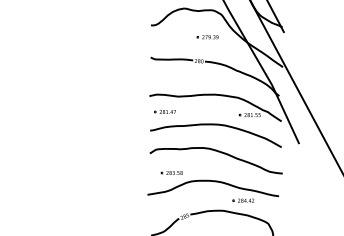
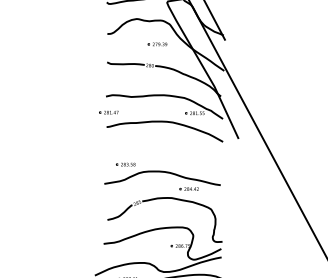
part: (164, 111) -> (108, 112), moved
curve: (217, 152) -> (166, 146), removed

